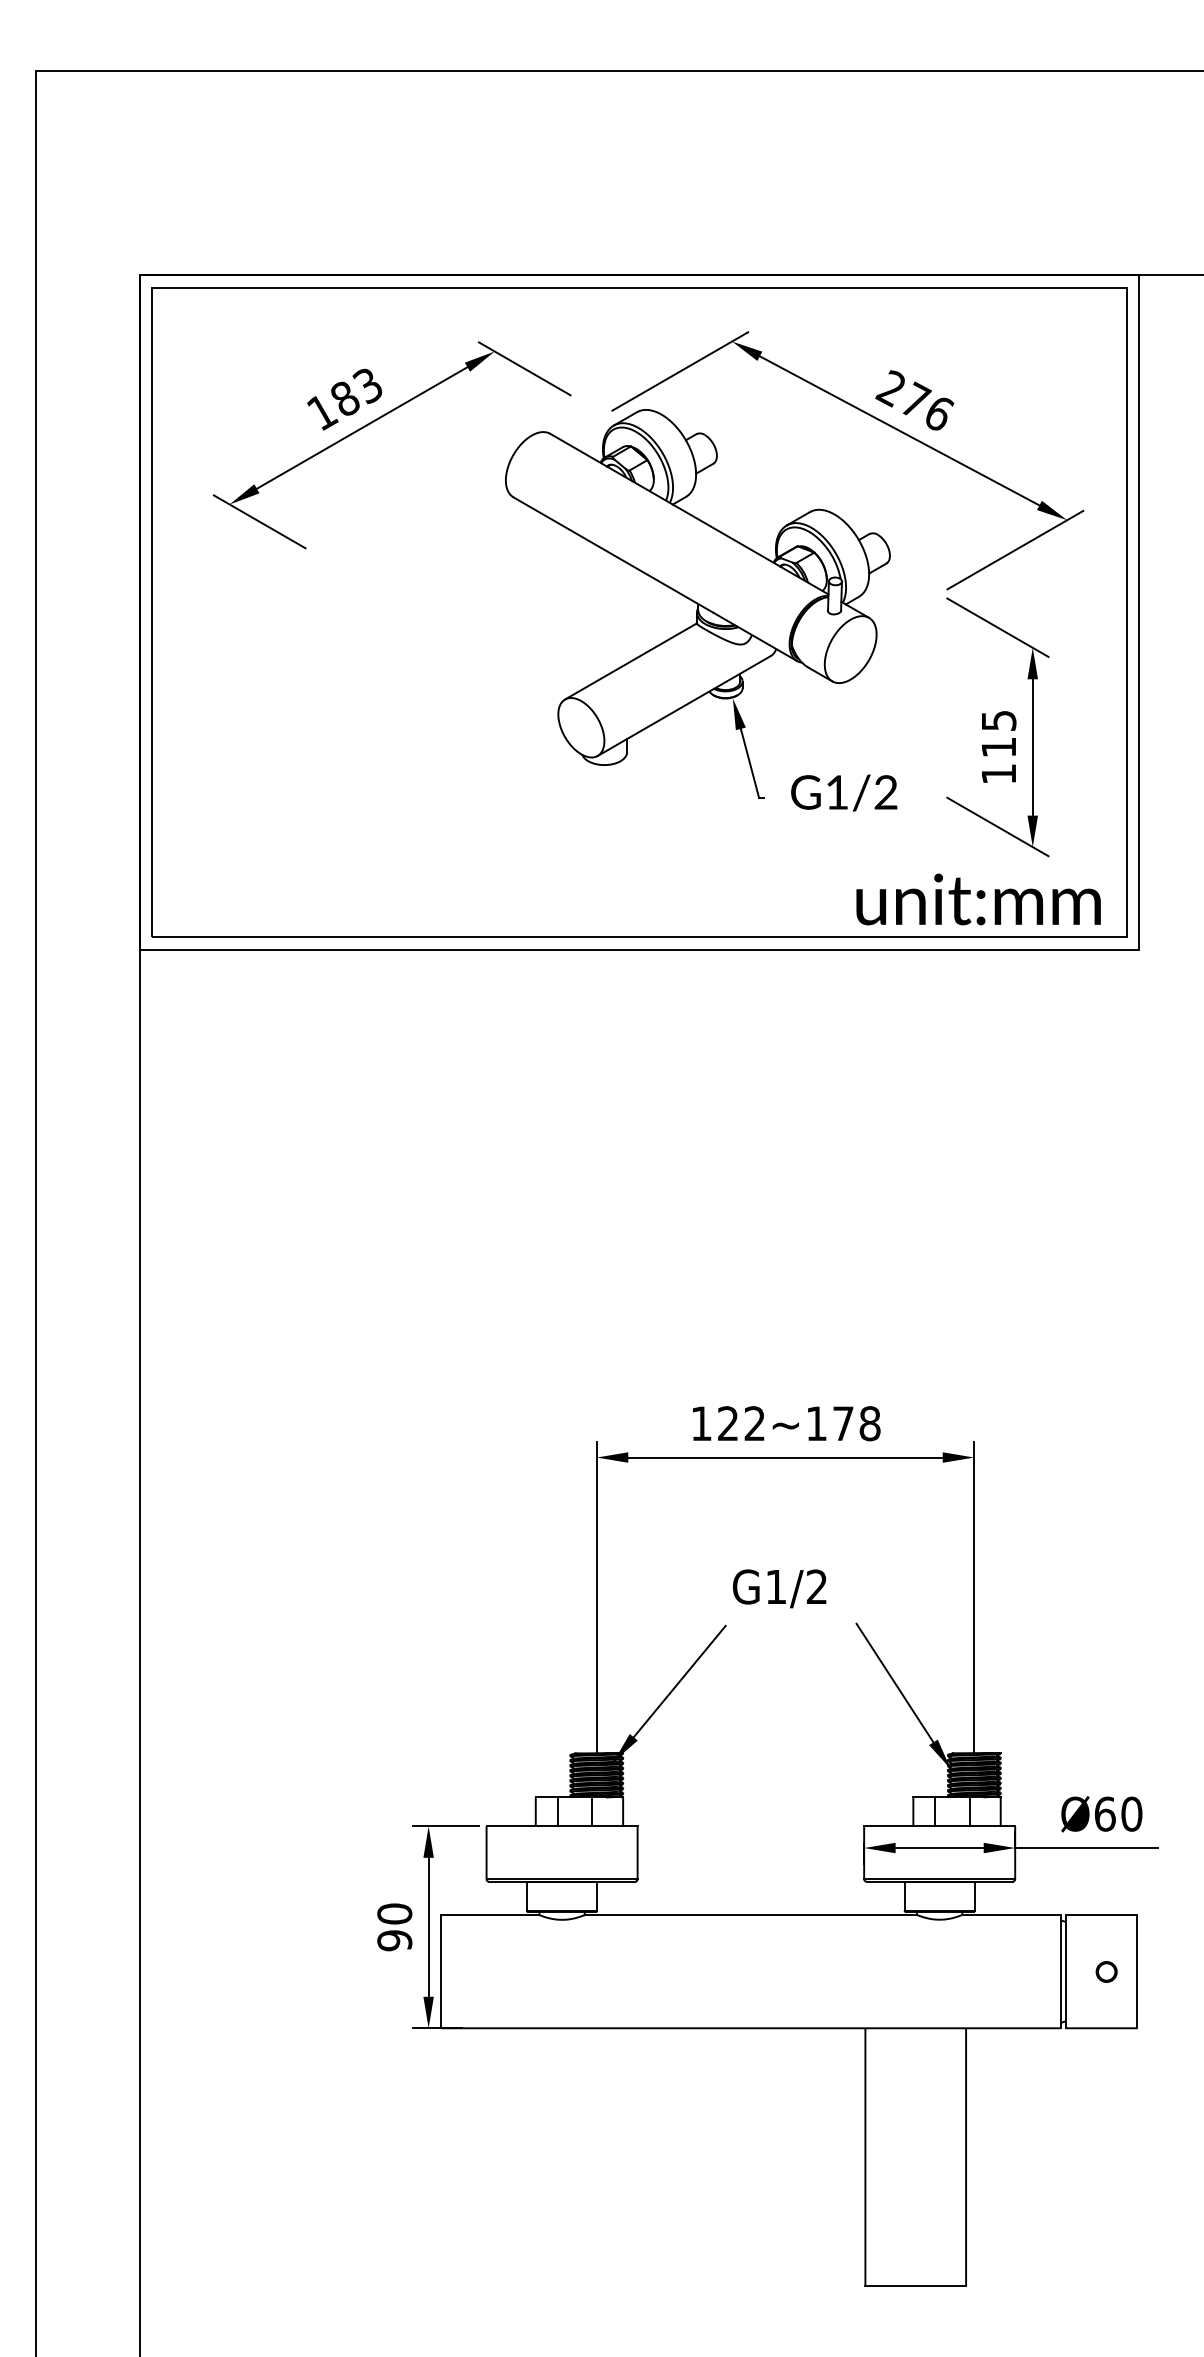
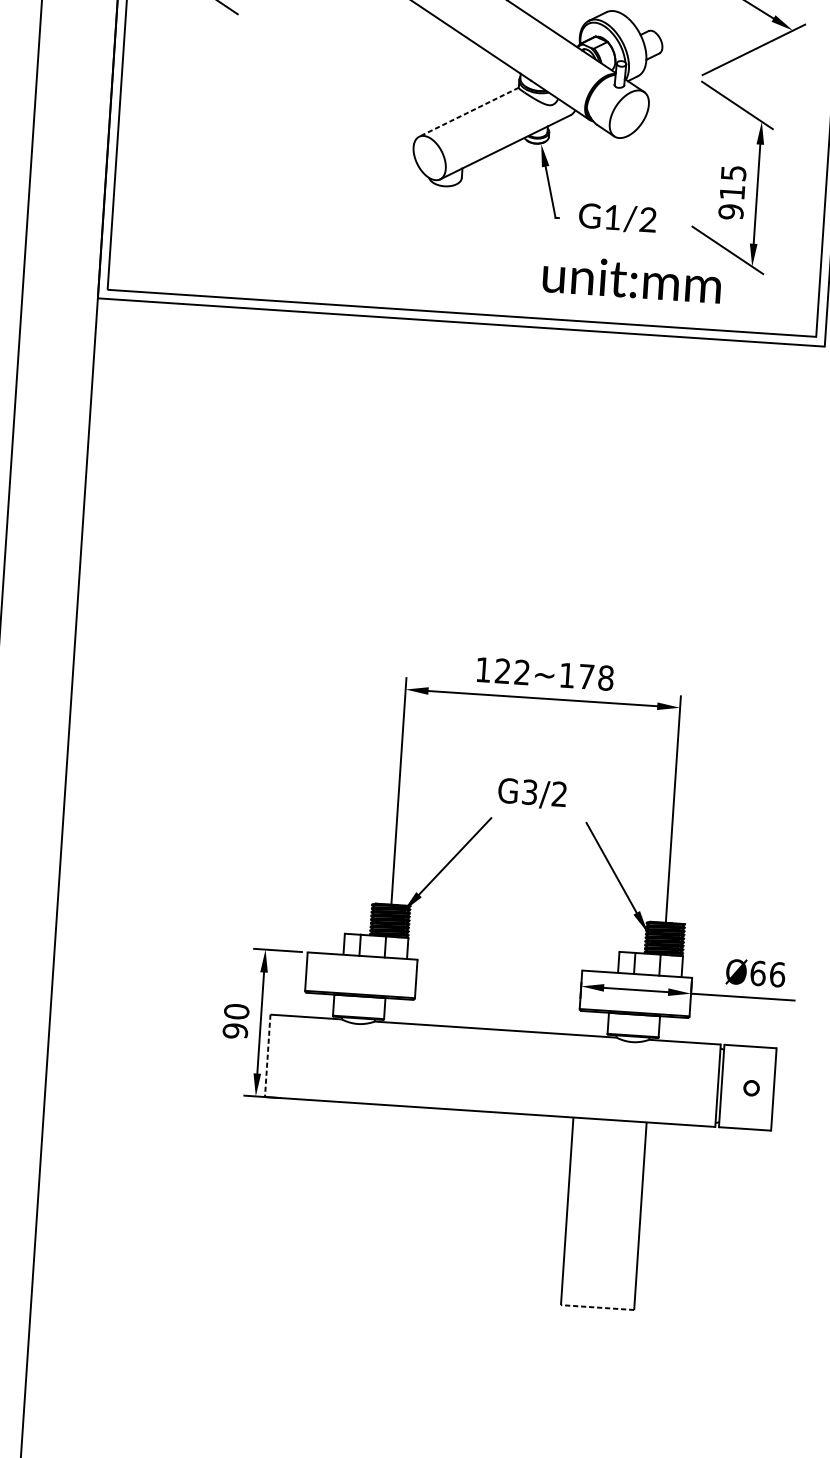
line: (630, 661) -> (468, 112), solid -> dashed
text: (998, 773) -> (730, 211), 115 -> 915
text: (978, 899) -> (632, 279), moved
text: (776, 1586) -> (530, 791), G1/2 -> G3/2
text: (1131, 1813) -> (777, 974), Ø60 -> Ø66
line: (441, 1971) -> (267, 1055), solid -> dashed
line: (915, 2286) -> (597, 1307), solid -> dashed

